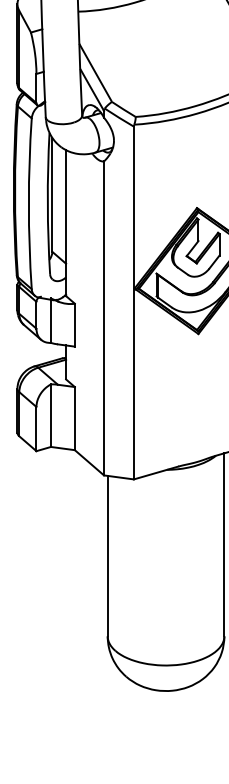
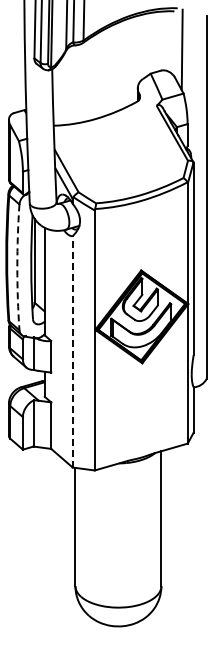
arc: (29, 204) -> (17, 267), solid -> dashed
line: (103, 317) -> (72, 351), solid -> dashed

